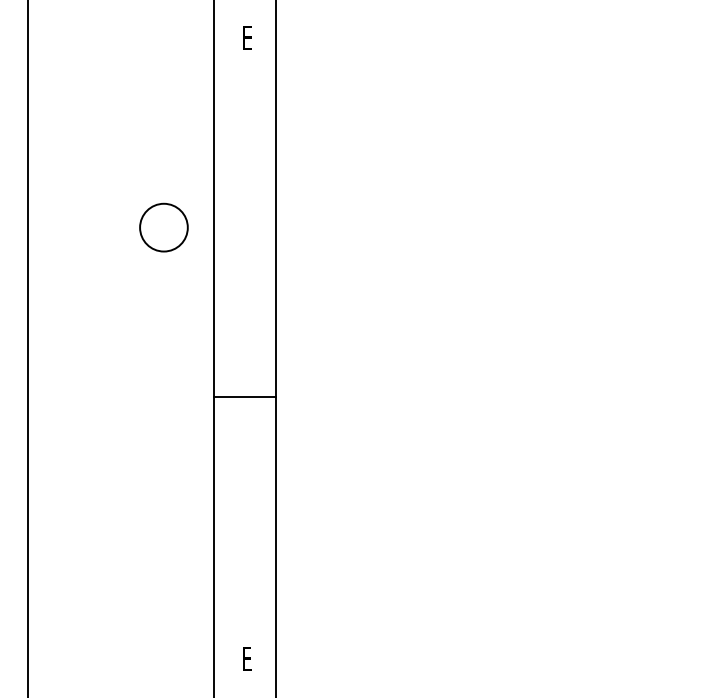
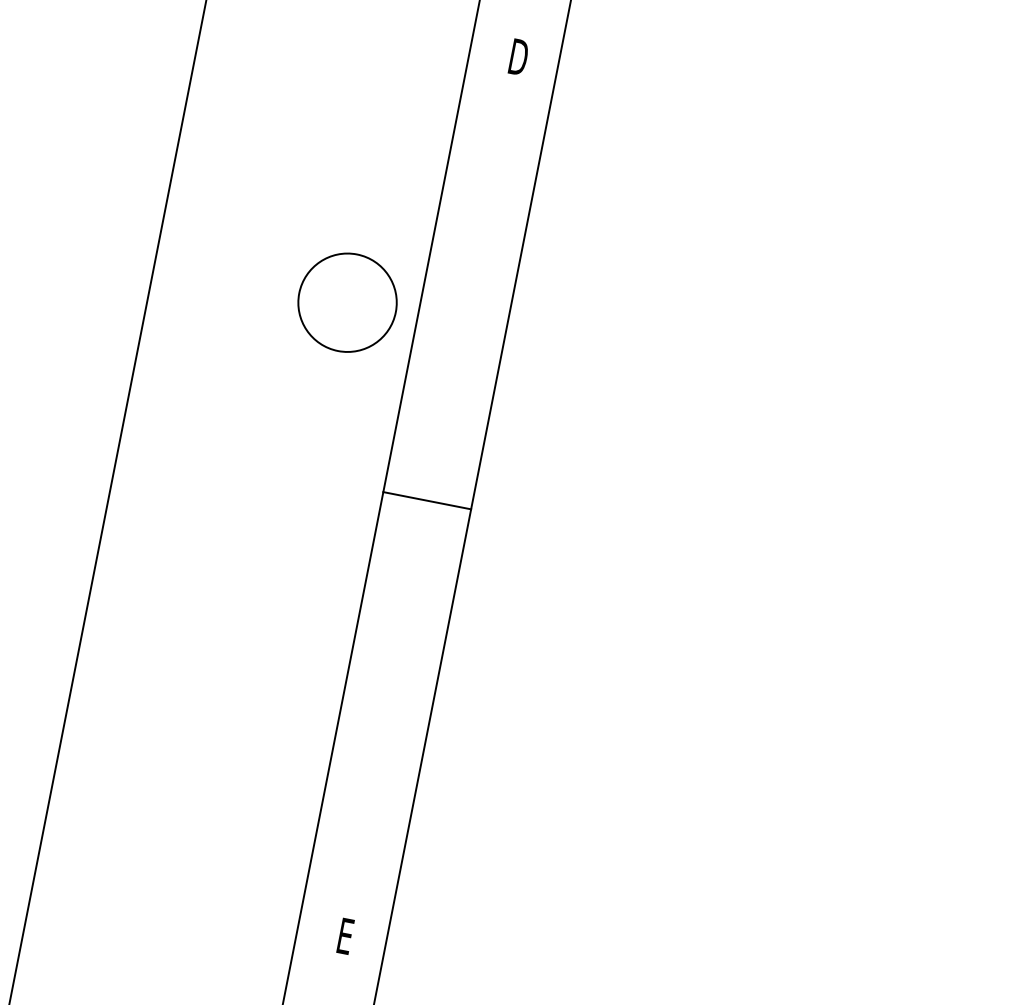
text: (247, 37) -> (518, 56), E -> D
circle: (163, 227) -> (347, 302), size x1.43
line: (244, 396) -> (427, 500), moved

